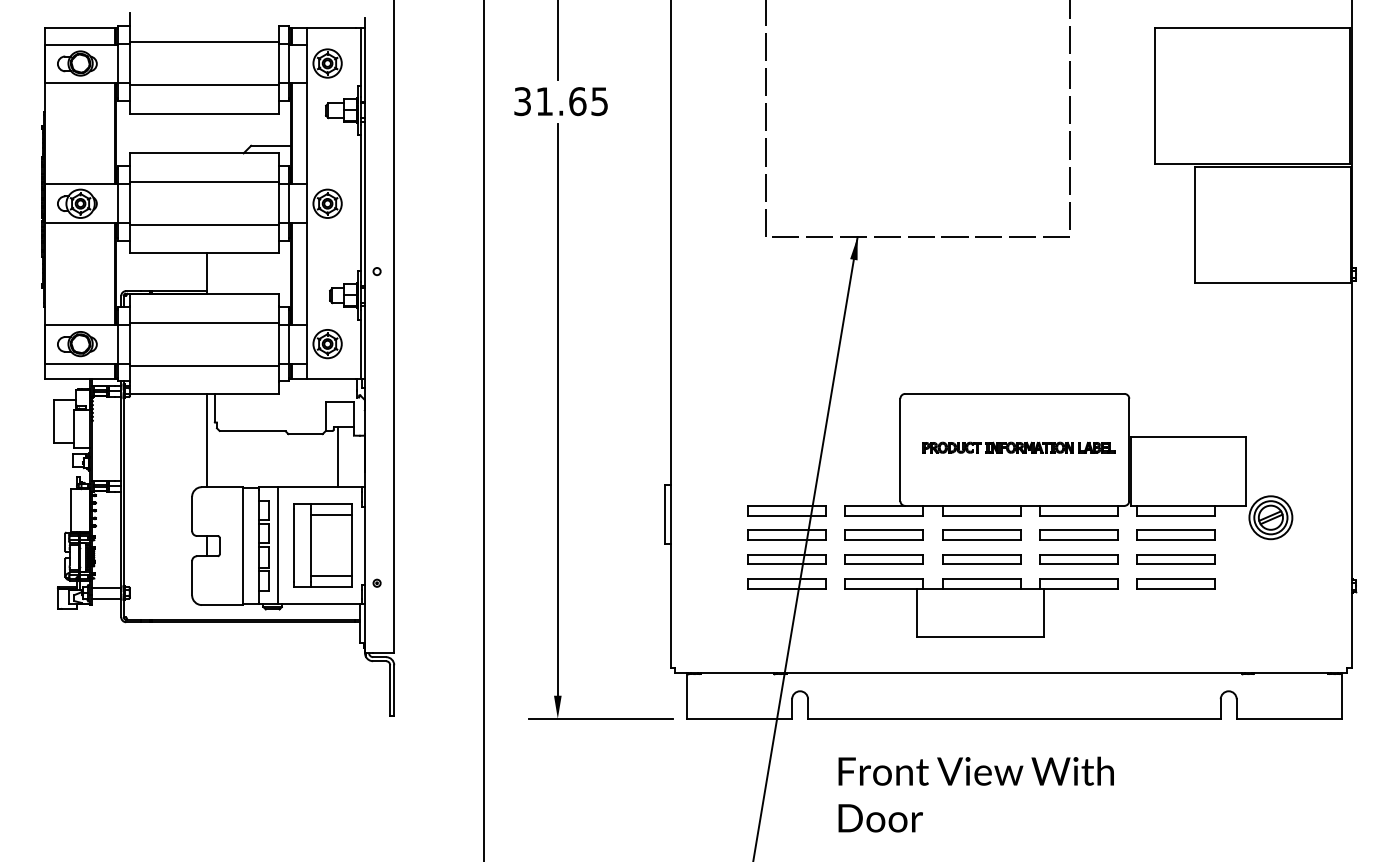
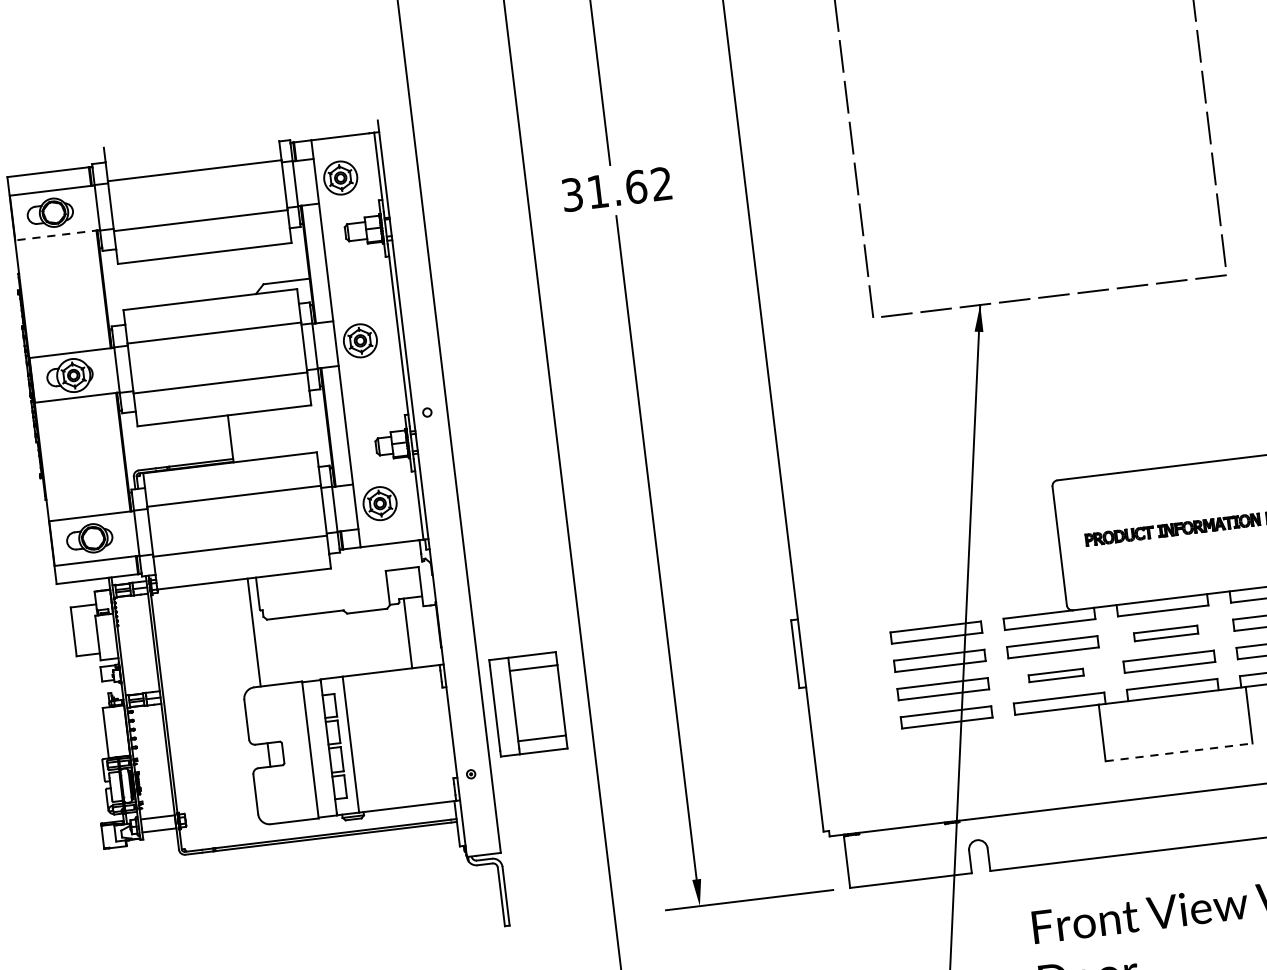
line: (81, 83) -> (57, 235), solid -> dashed
text: (599, 101) -> (661, 183), 31.65 -> 31.62
part: (981, 534) -> (1165, 632), size x0.7
part: (322, 545) -> (527, 704), moved
part: (883, 559) -> (1055, 675), size x0.6
line: (981, 637) -> (1180, 752), solid -> dashed

